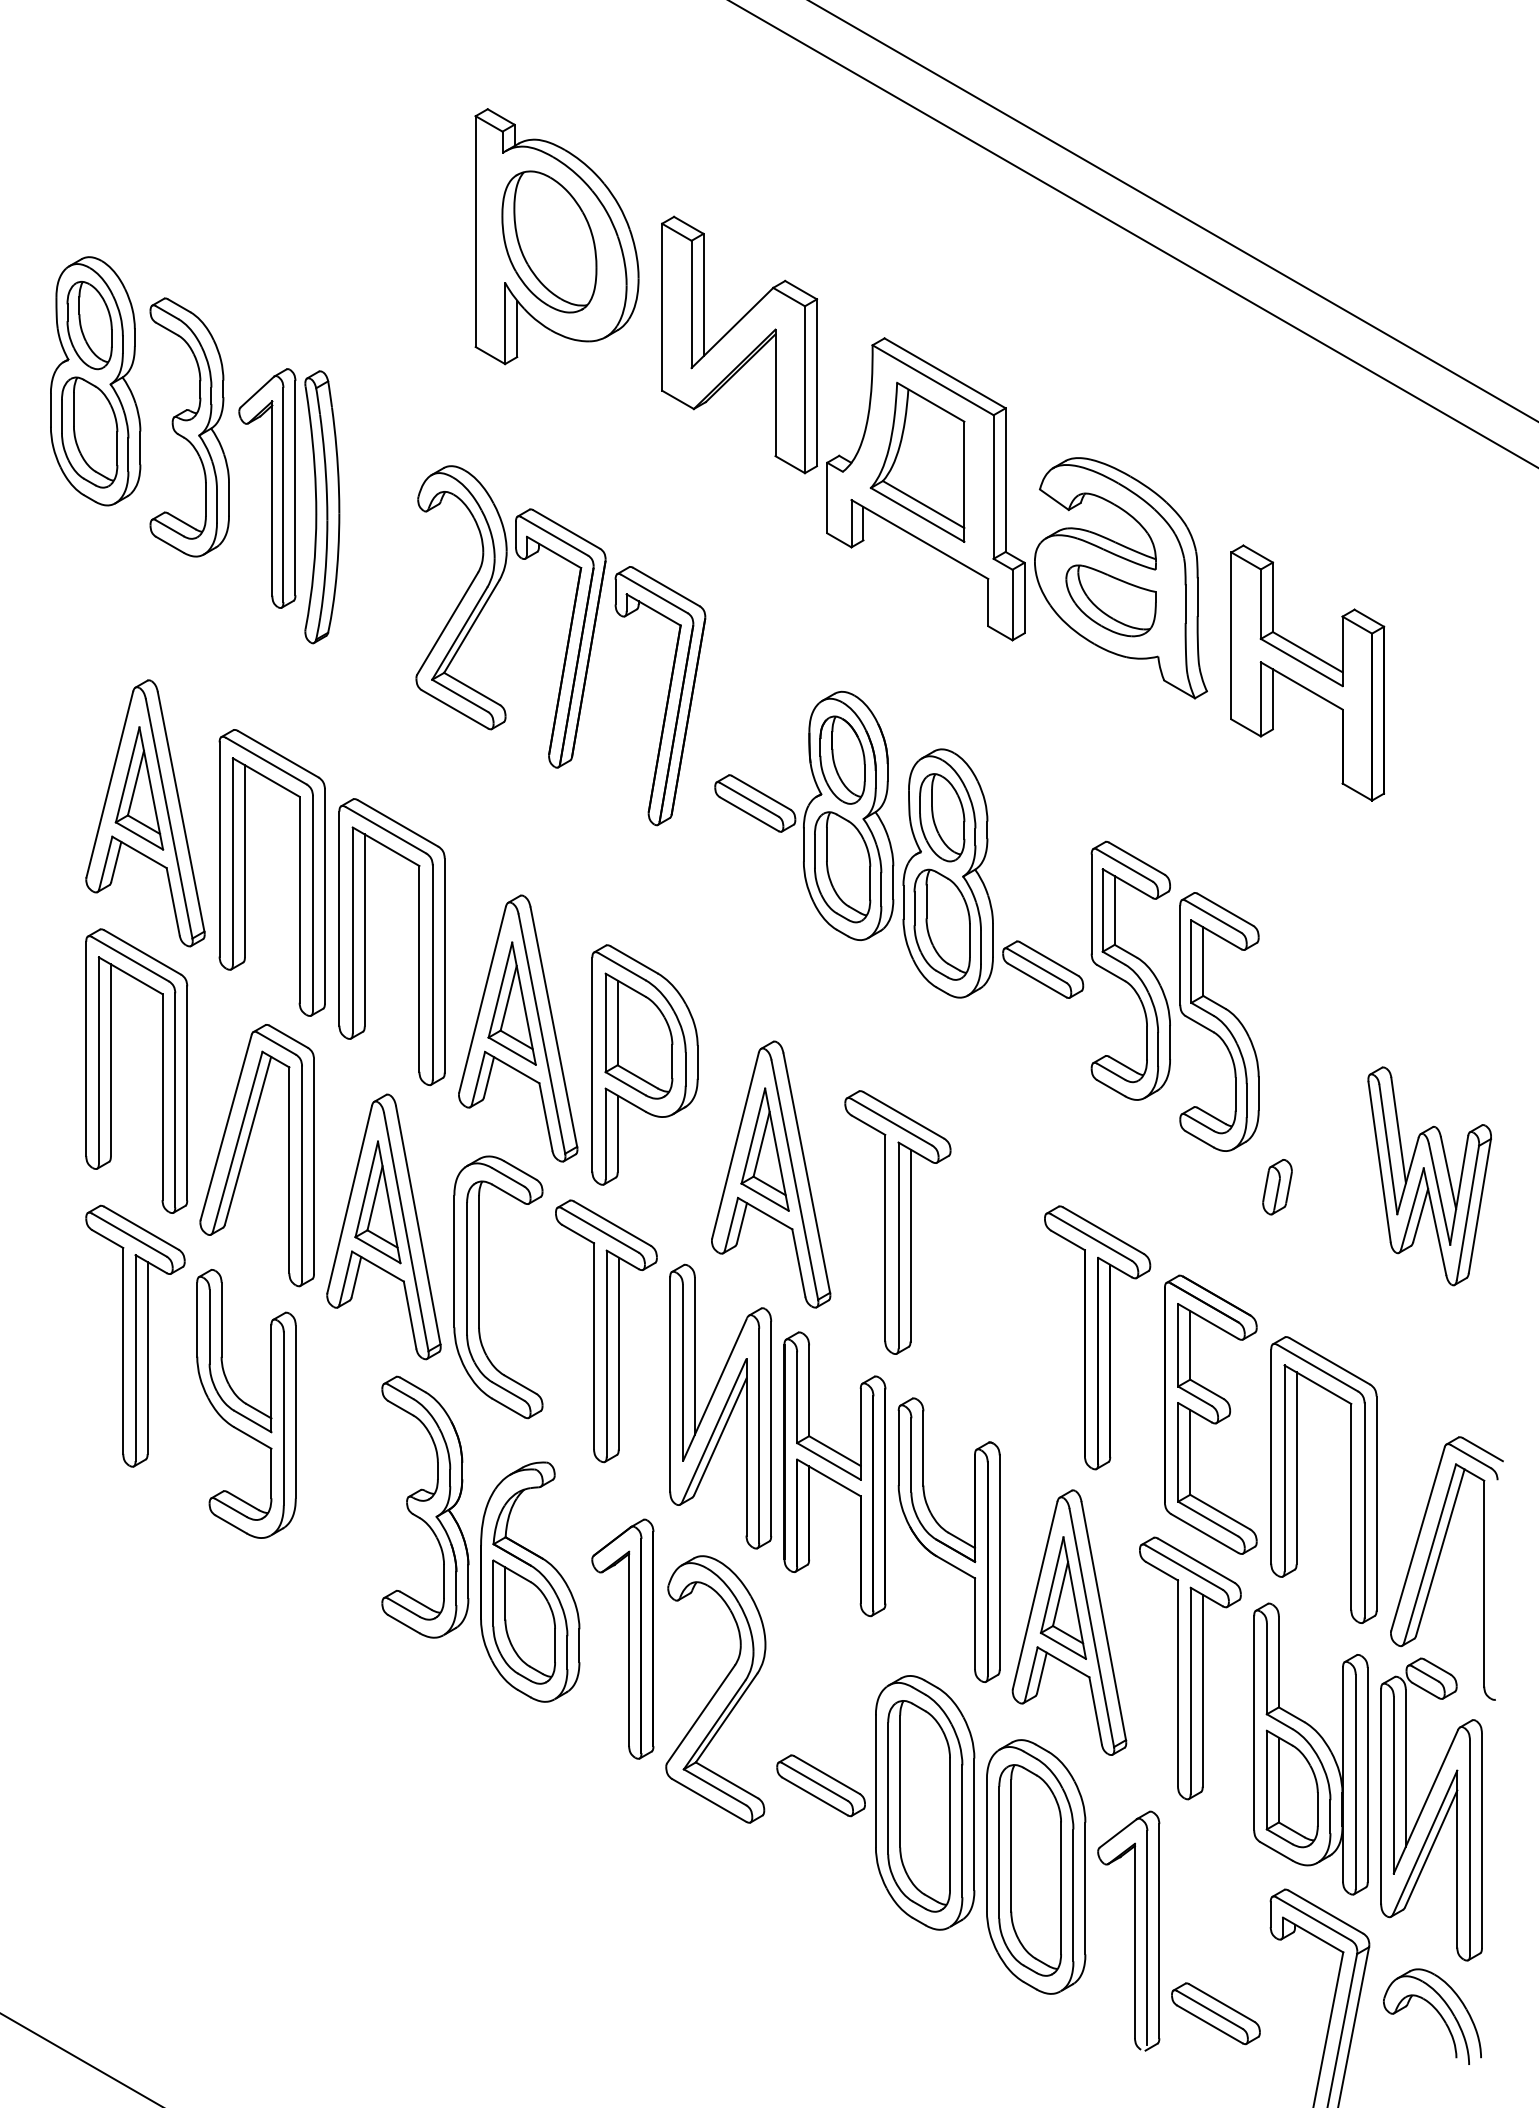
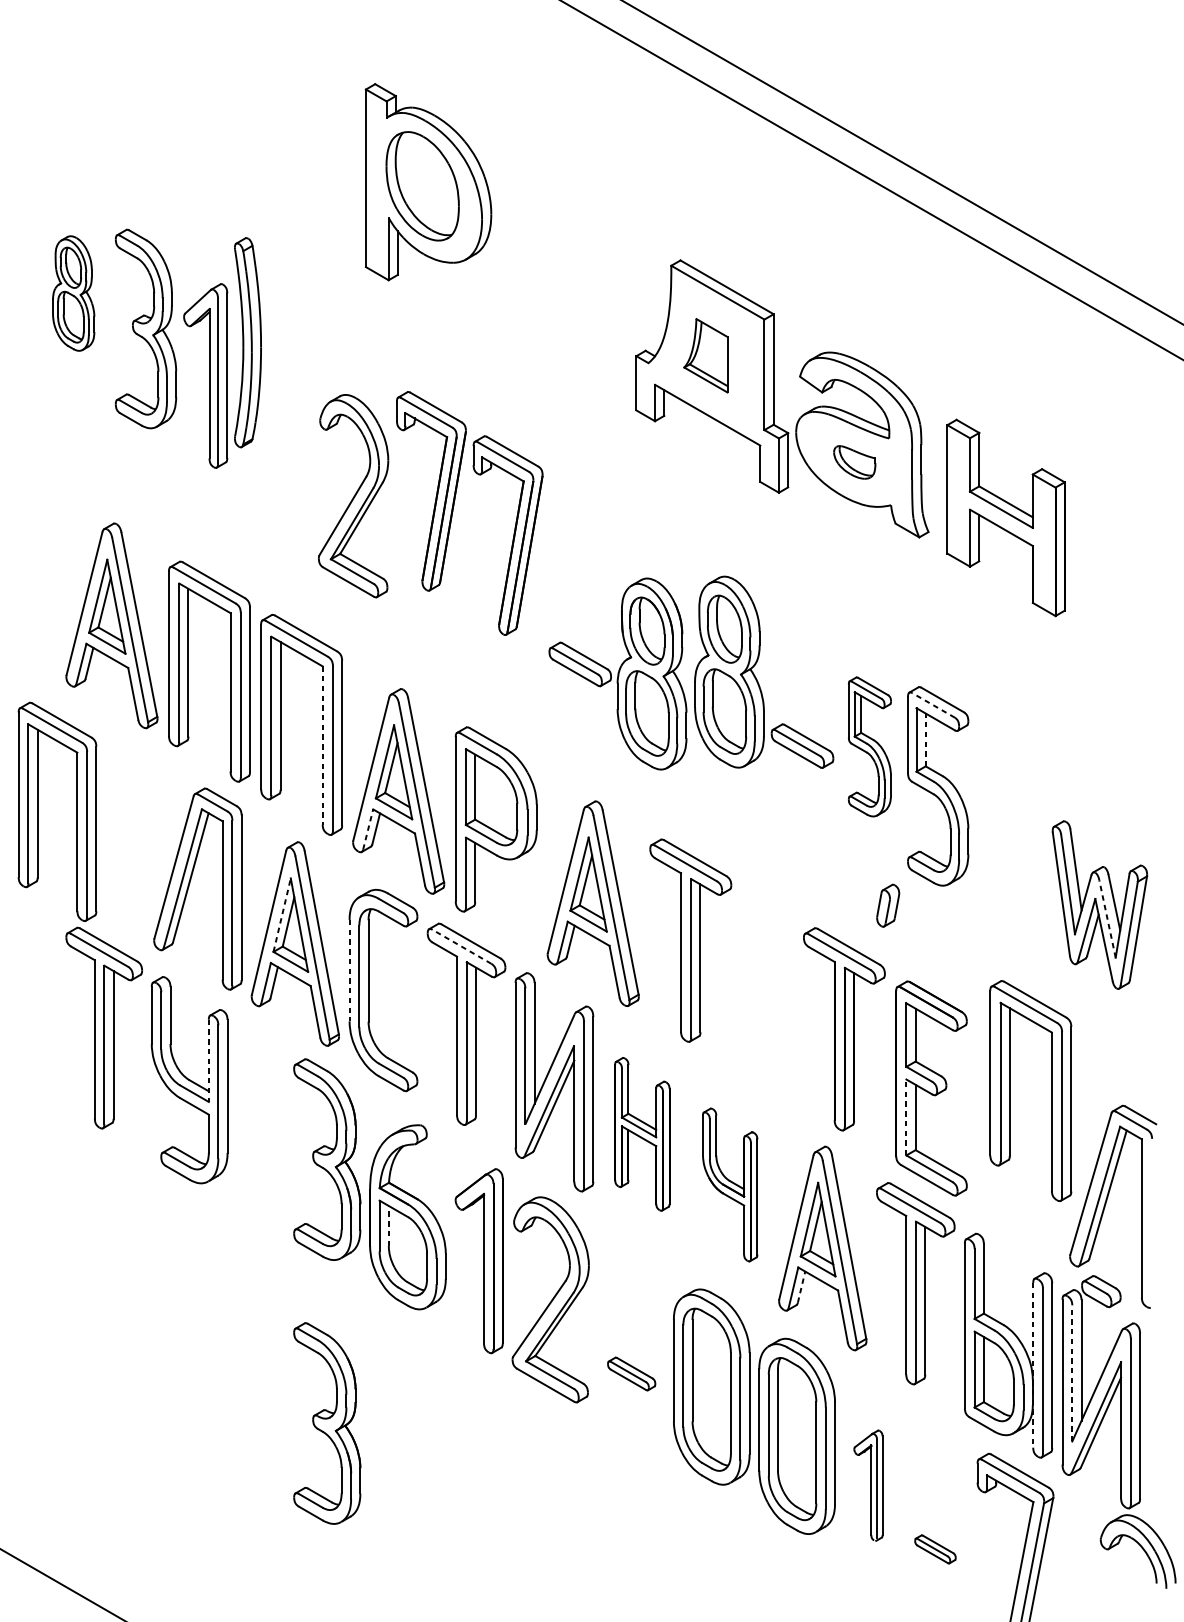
part: (739, 344) -> (568, 265), removed
part: (95, 381) -> (73, 293), size x0.6
part: (917, 461) -> (705, 355), size x0.6
part: (322, 507) -> (248, 342), moved
part: (461, 597) -> (353, 495), moved
part: (1110, 600) -> (854, 462), size x0.6
part: (804, 815) -> (618, 673), moved
line: (1213, 916) -> (933, 705), solid -> dashed
line: (1203, 961) -> (925, 739), solid -> dashed
line: (419, 968) -> (322, 745), solid -> dashed
part: (1130, 970) -> (869, 746), size x0.7
part: (111, 1070) -> (38, 811), moved
line: (478, 1078) -> (368, 829), solid -> dashed
part: (1277, 1187) -> (888, 906), moved
line: (366, 1188) -> (281, 914), solid -> dashed
line: (1439, 1193) -> (1107, 918), solid -> dashed
line: (600, 1230) -> (461, 946), solid -> dashed
line: (454, 1261) -> (349, 970), solid -> dashed
line: (271, 1379) -> (208, 1061), solid -> dashed
line: (1178, 1451) -> (906, 1116), solid -> dashed
part: (834, 1474) -> (642, 1134), size x0.7
part: (1297, 1479) -> (1010, 1090), moved
part: (948, 1539) -> (729, 1184), size x0.7
line: (505, 1593) -> (388, 1226), solid -> dashed
line: (1041, 1672) -> (801, 1286), solid -> dashed
line: (1343, 1775) -> (1033, 1366), solid -> dashed
line: (1393, 1784) -> (1072, 1372), solid -> dashed
part: (820, 1785) -> (631, 1373), size x0.7
part: (425, 1849) -> (327, 1422), added
part: (1128, 1930) -> (868, 1485), size x0.6
part: (1436, 2011) -> (1141, 1547), moved
part: (1215, 2013) -> (935, 1549), size x0.6

